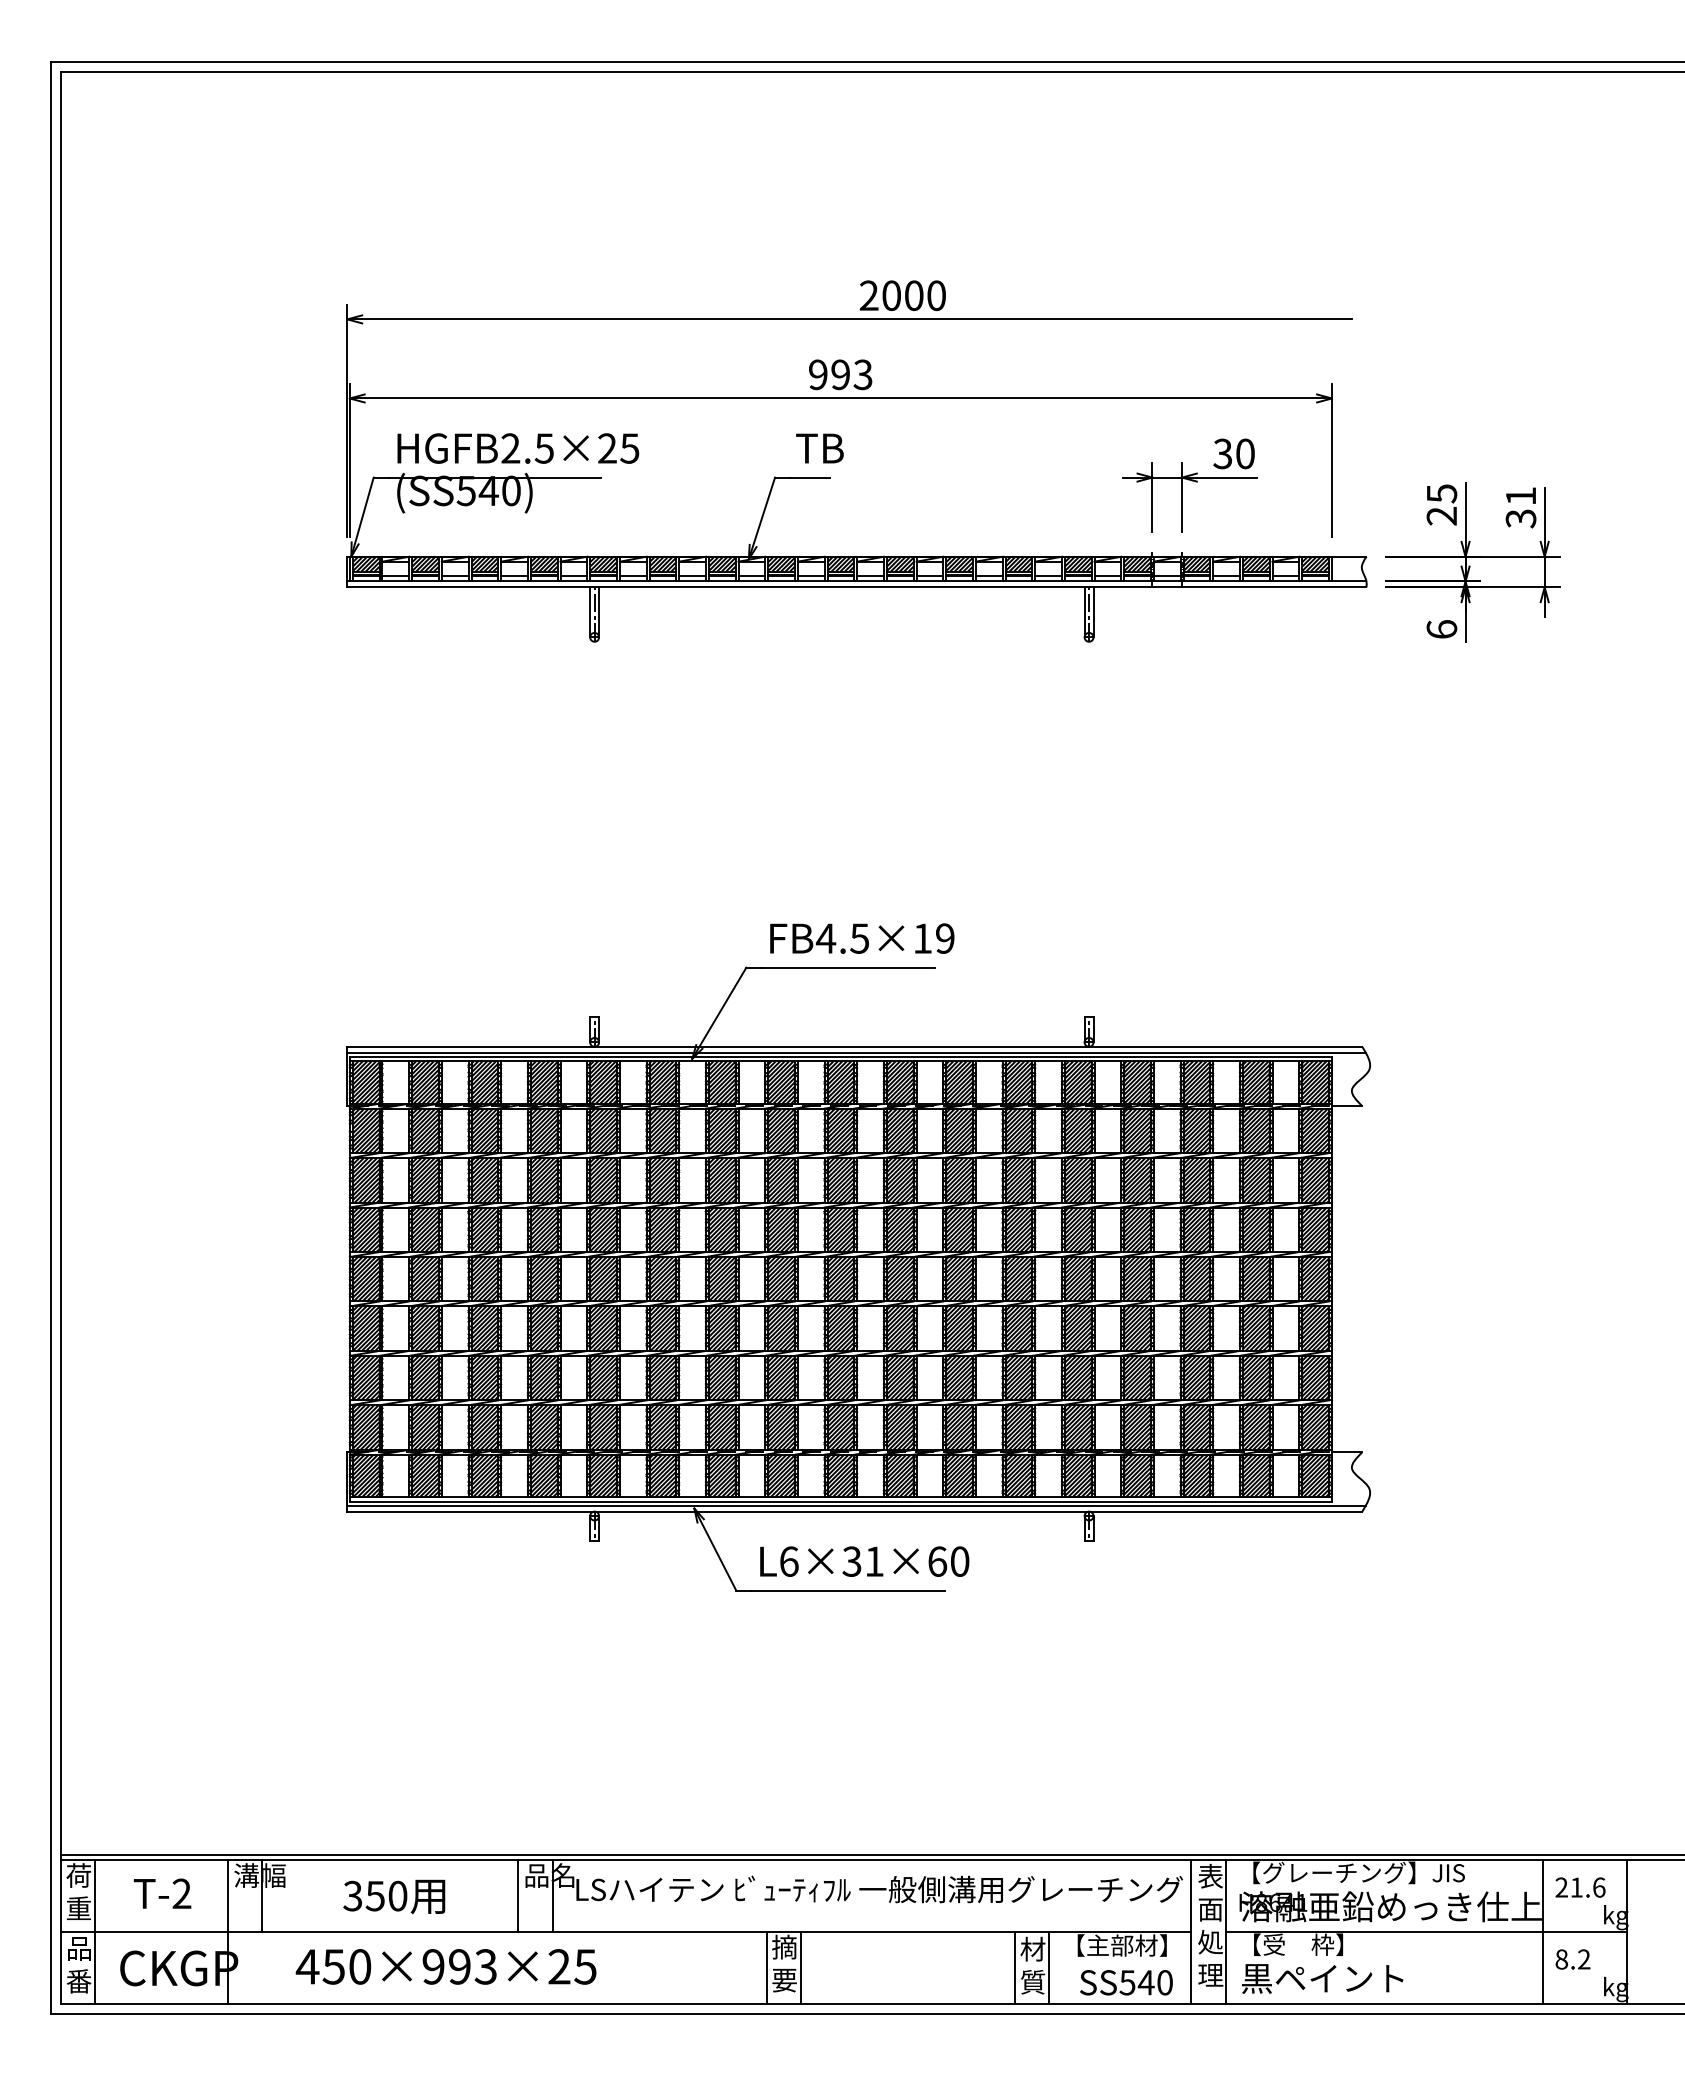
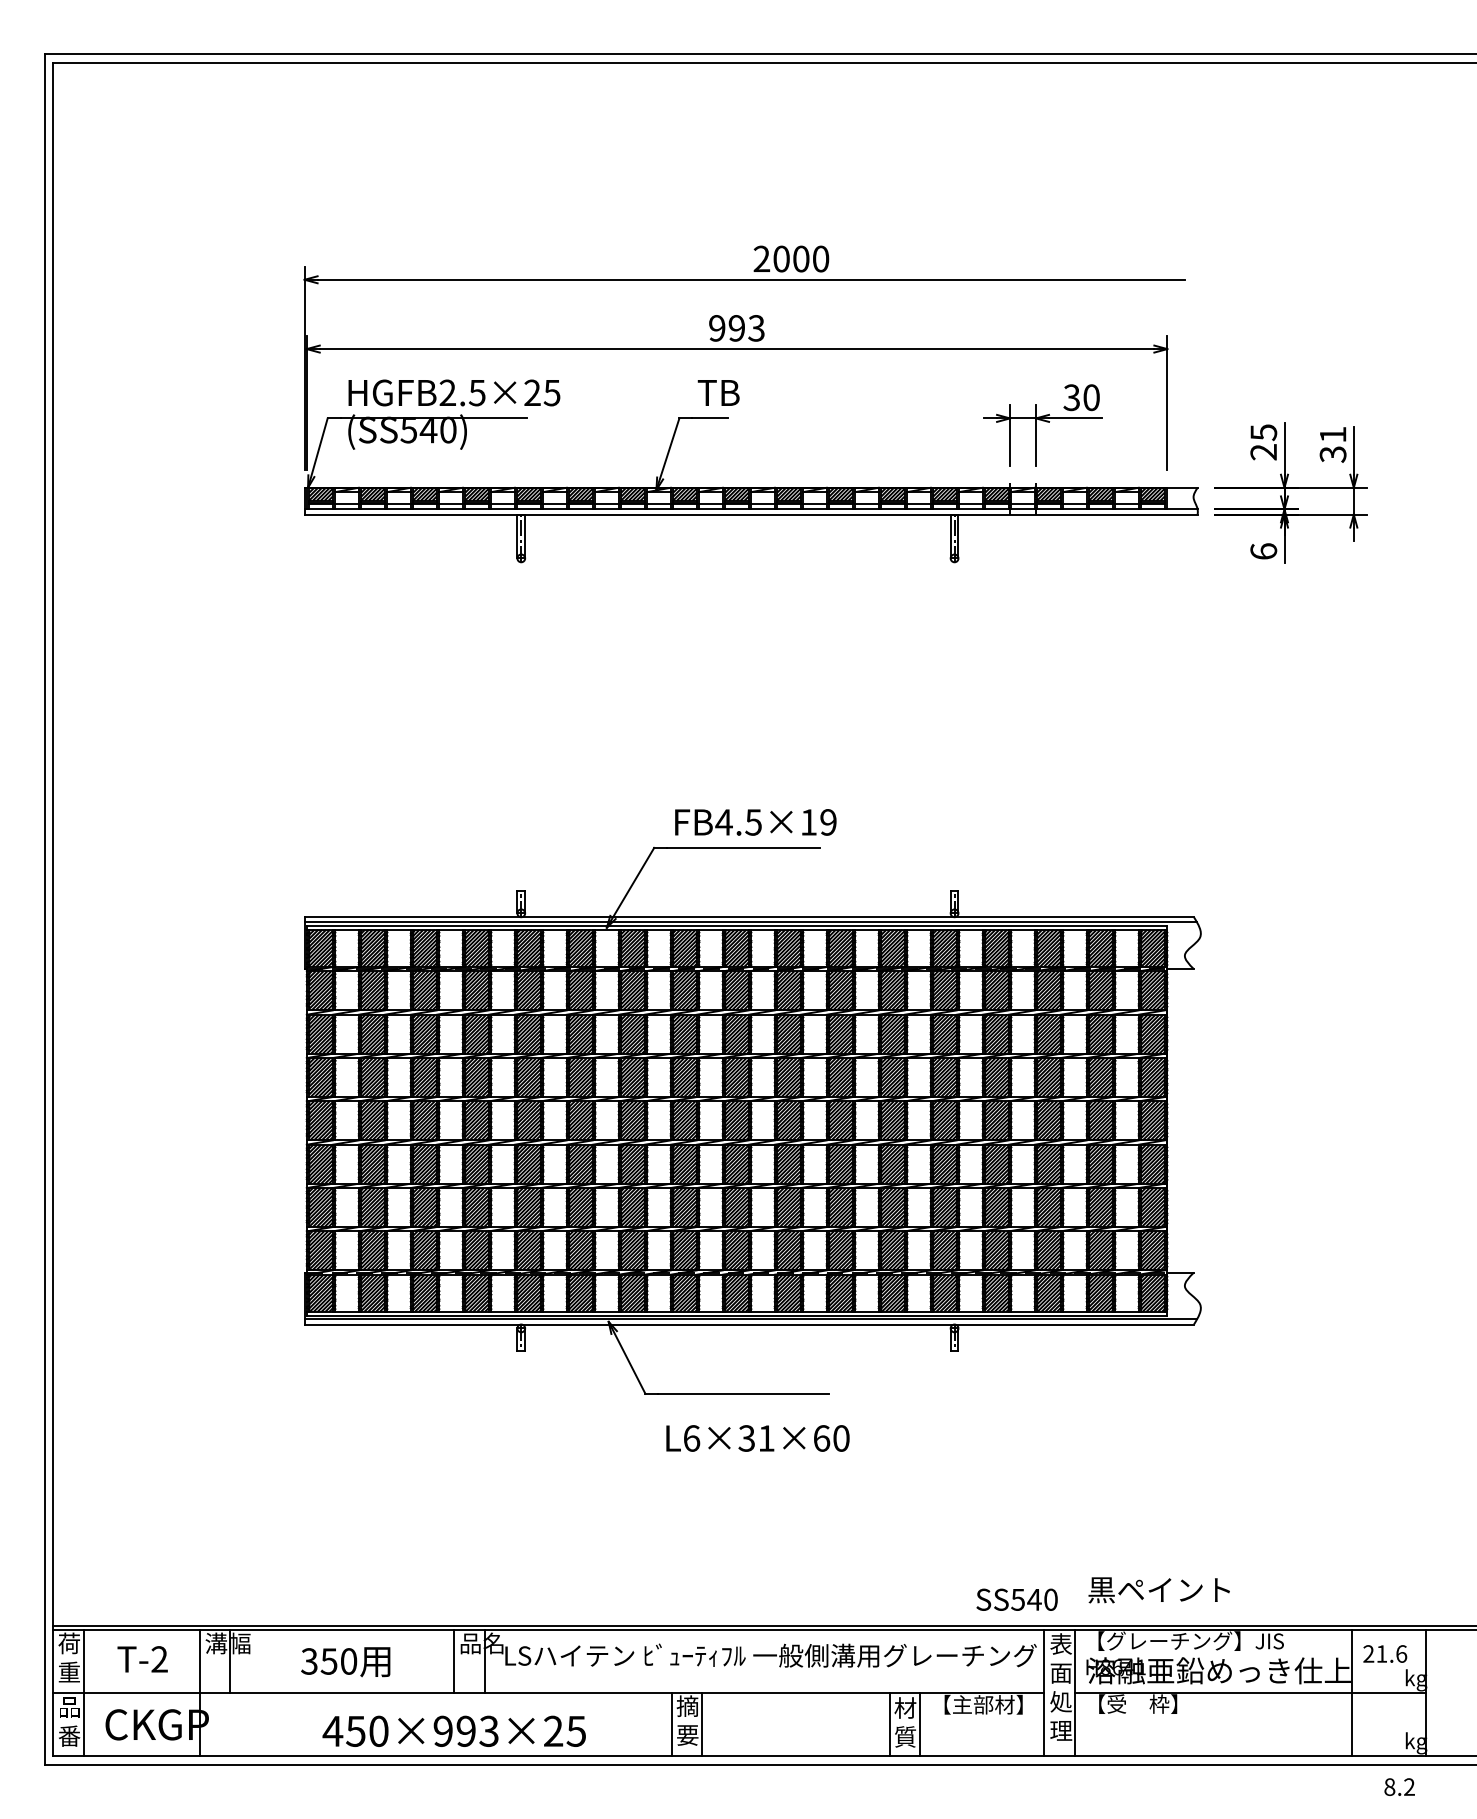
text: (864, 1561) -> (757, 1438), moved
text: (1572, 1959) -> (1399, 1787), moved
text: (445, 1966) -> (453, 1731), moved
text: (1322, 1978) -> (1159, 1589), moved
text: (1126, 1982) -> (1017, 1599), moved

